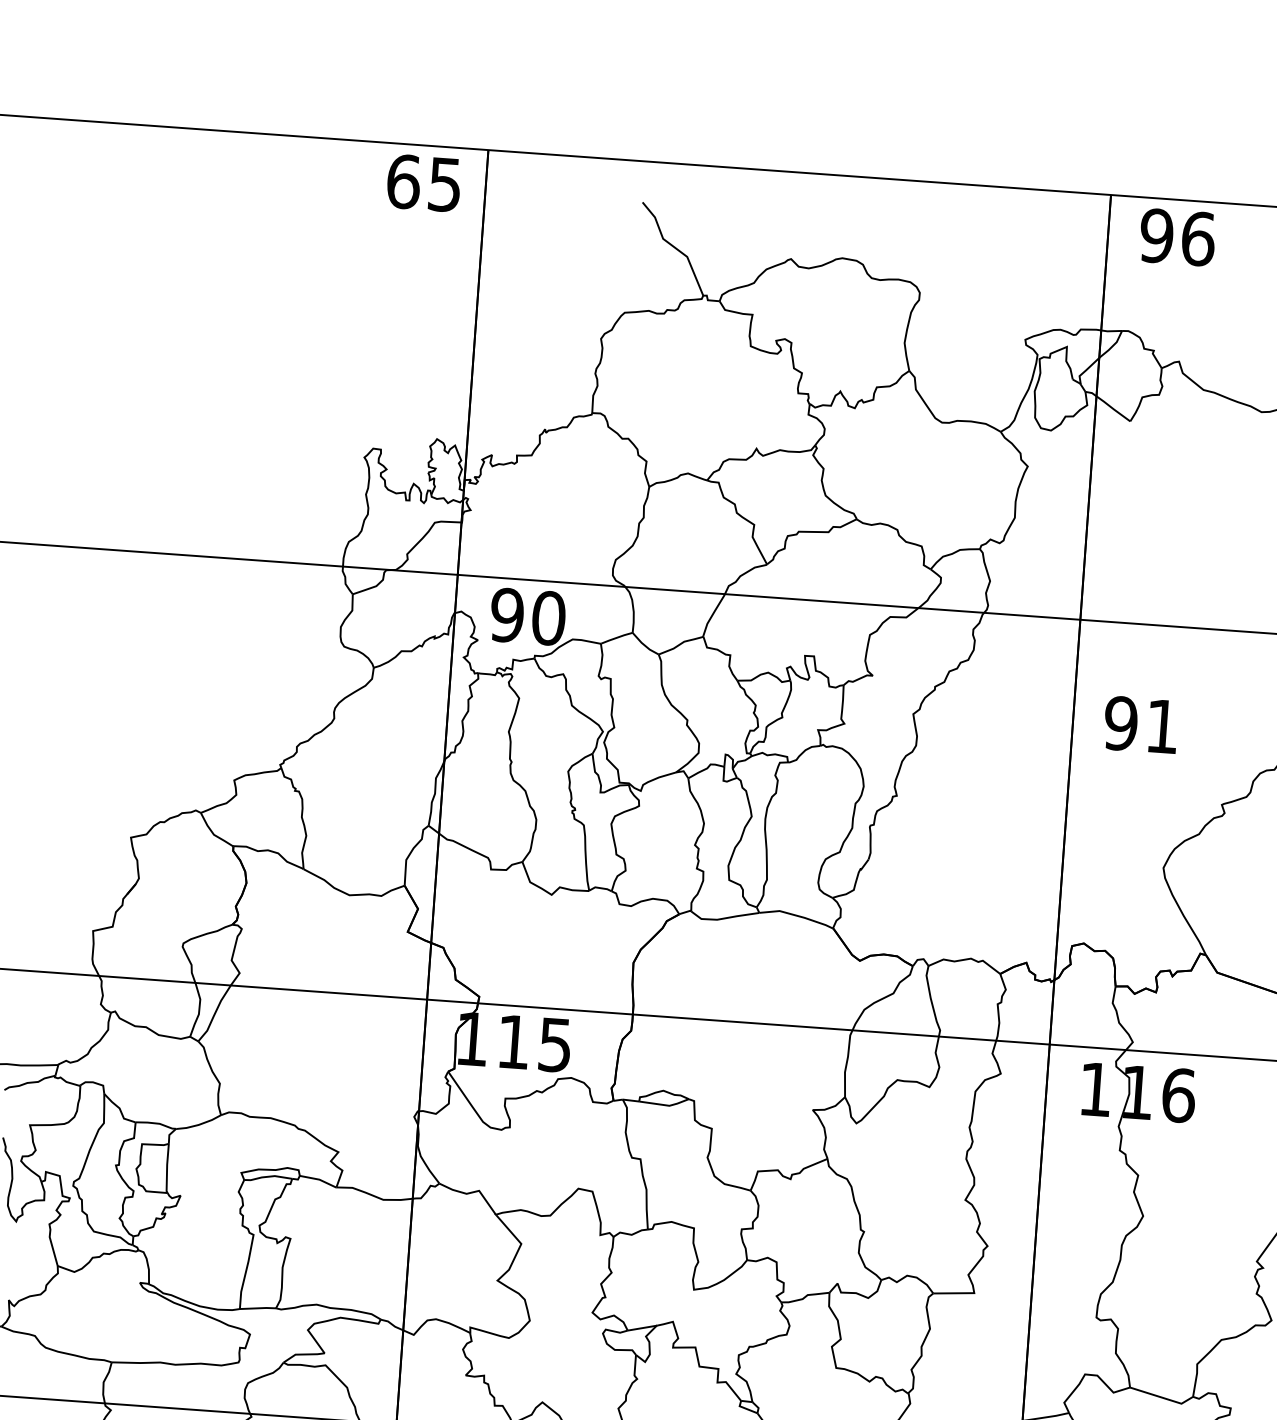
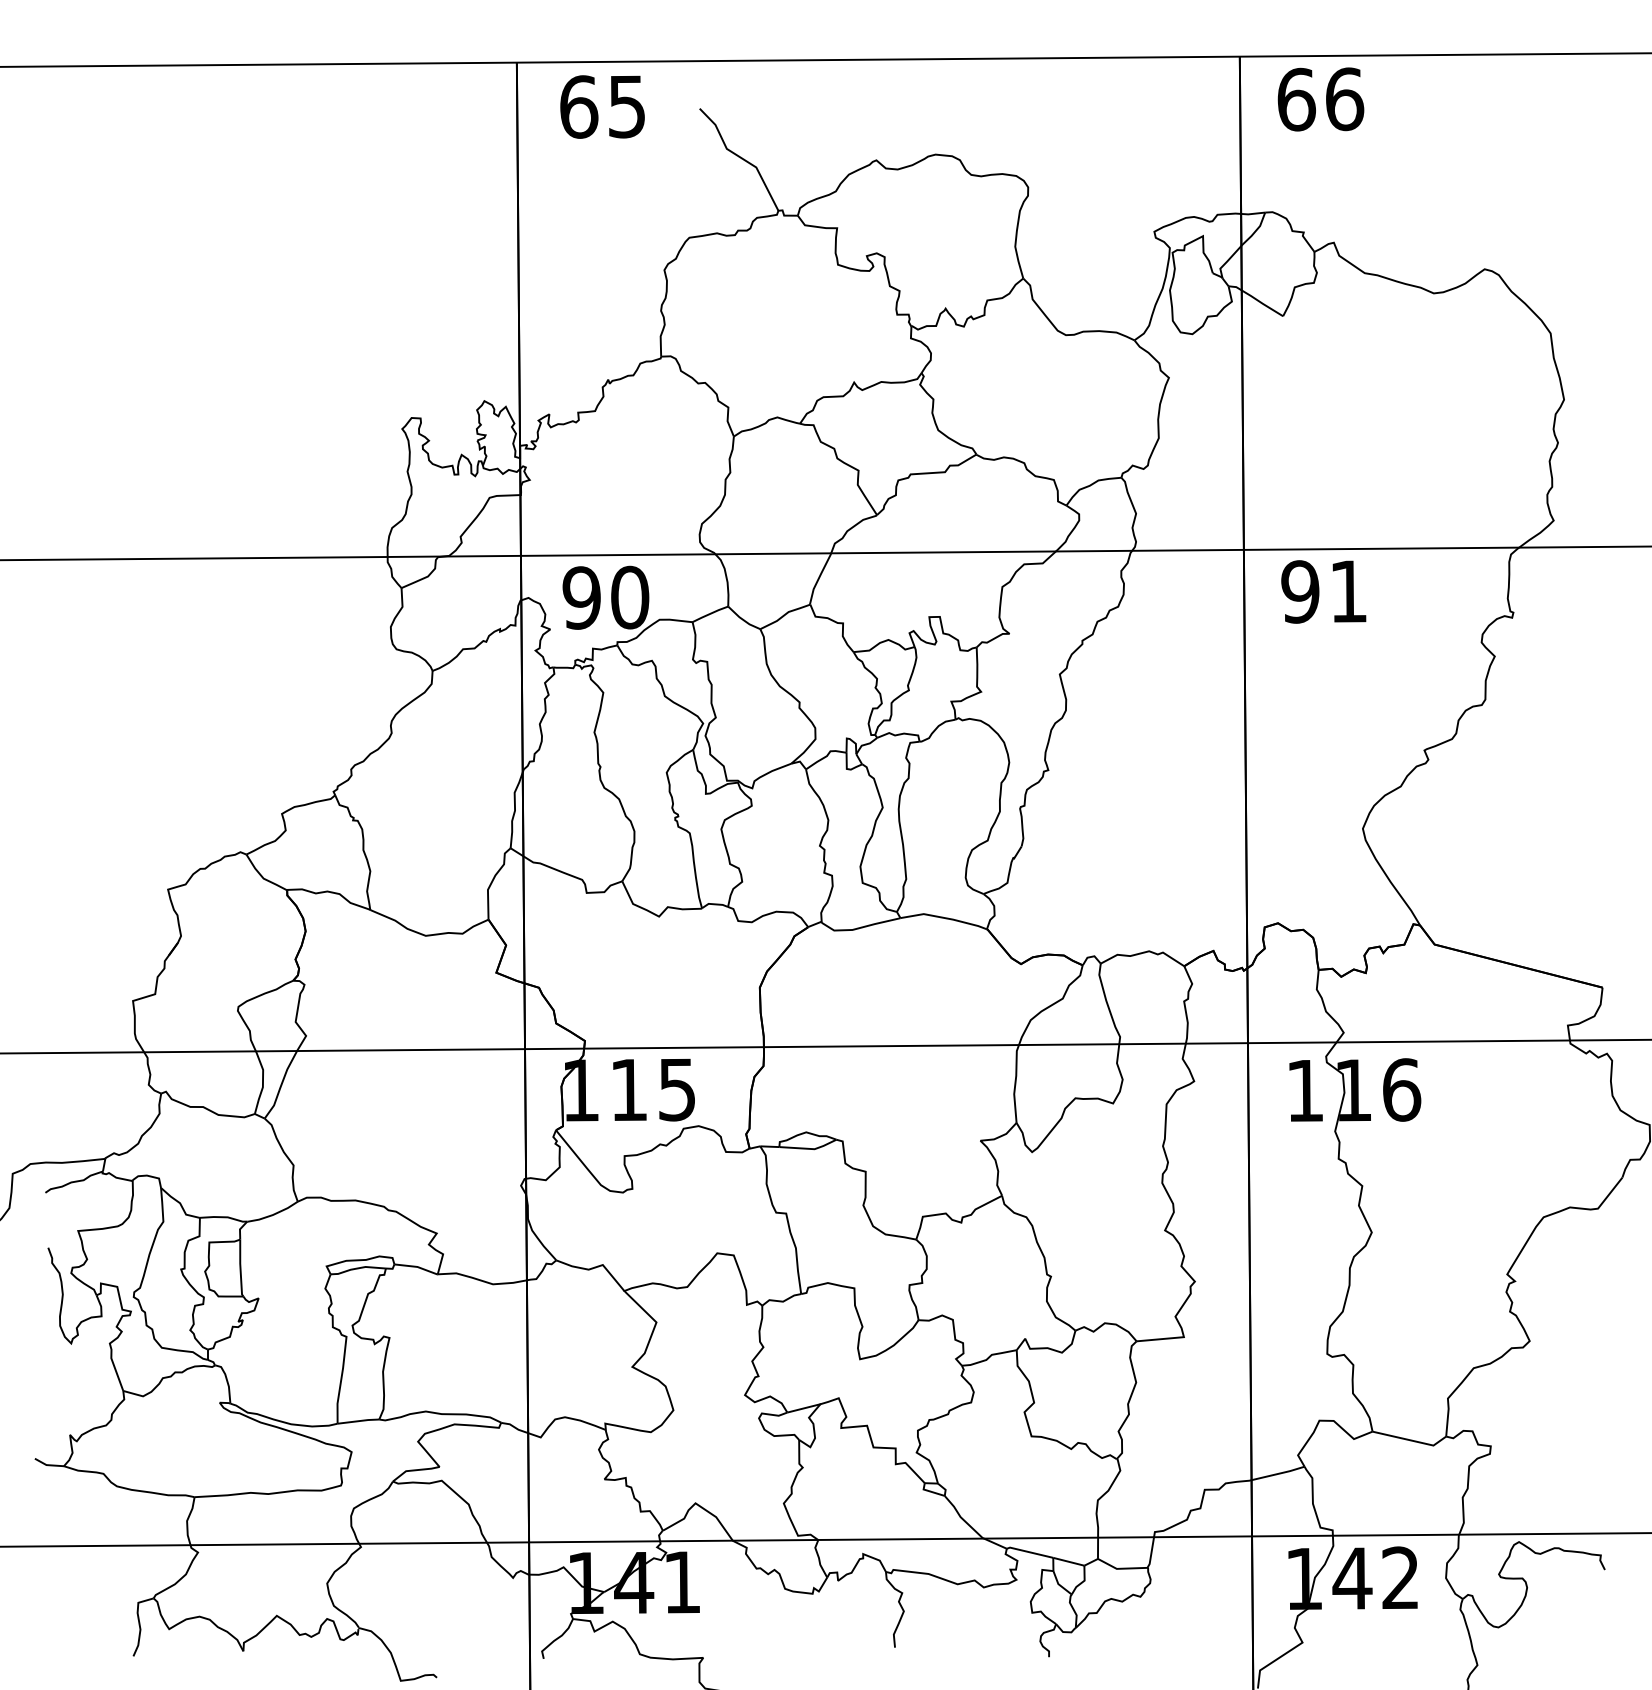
text: (423, 182) -> (602, 106), moved
text: (1156, 235) -> (1296, 99), 96 -> 66
text: (1140, 724) -> (1323, 591), moved

